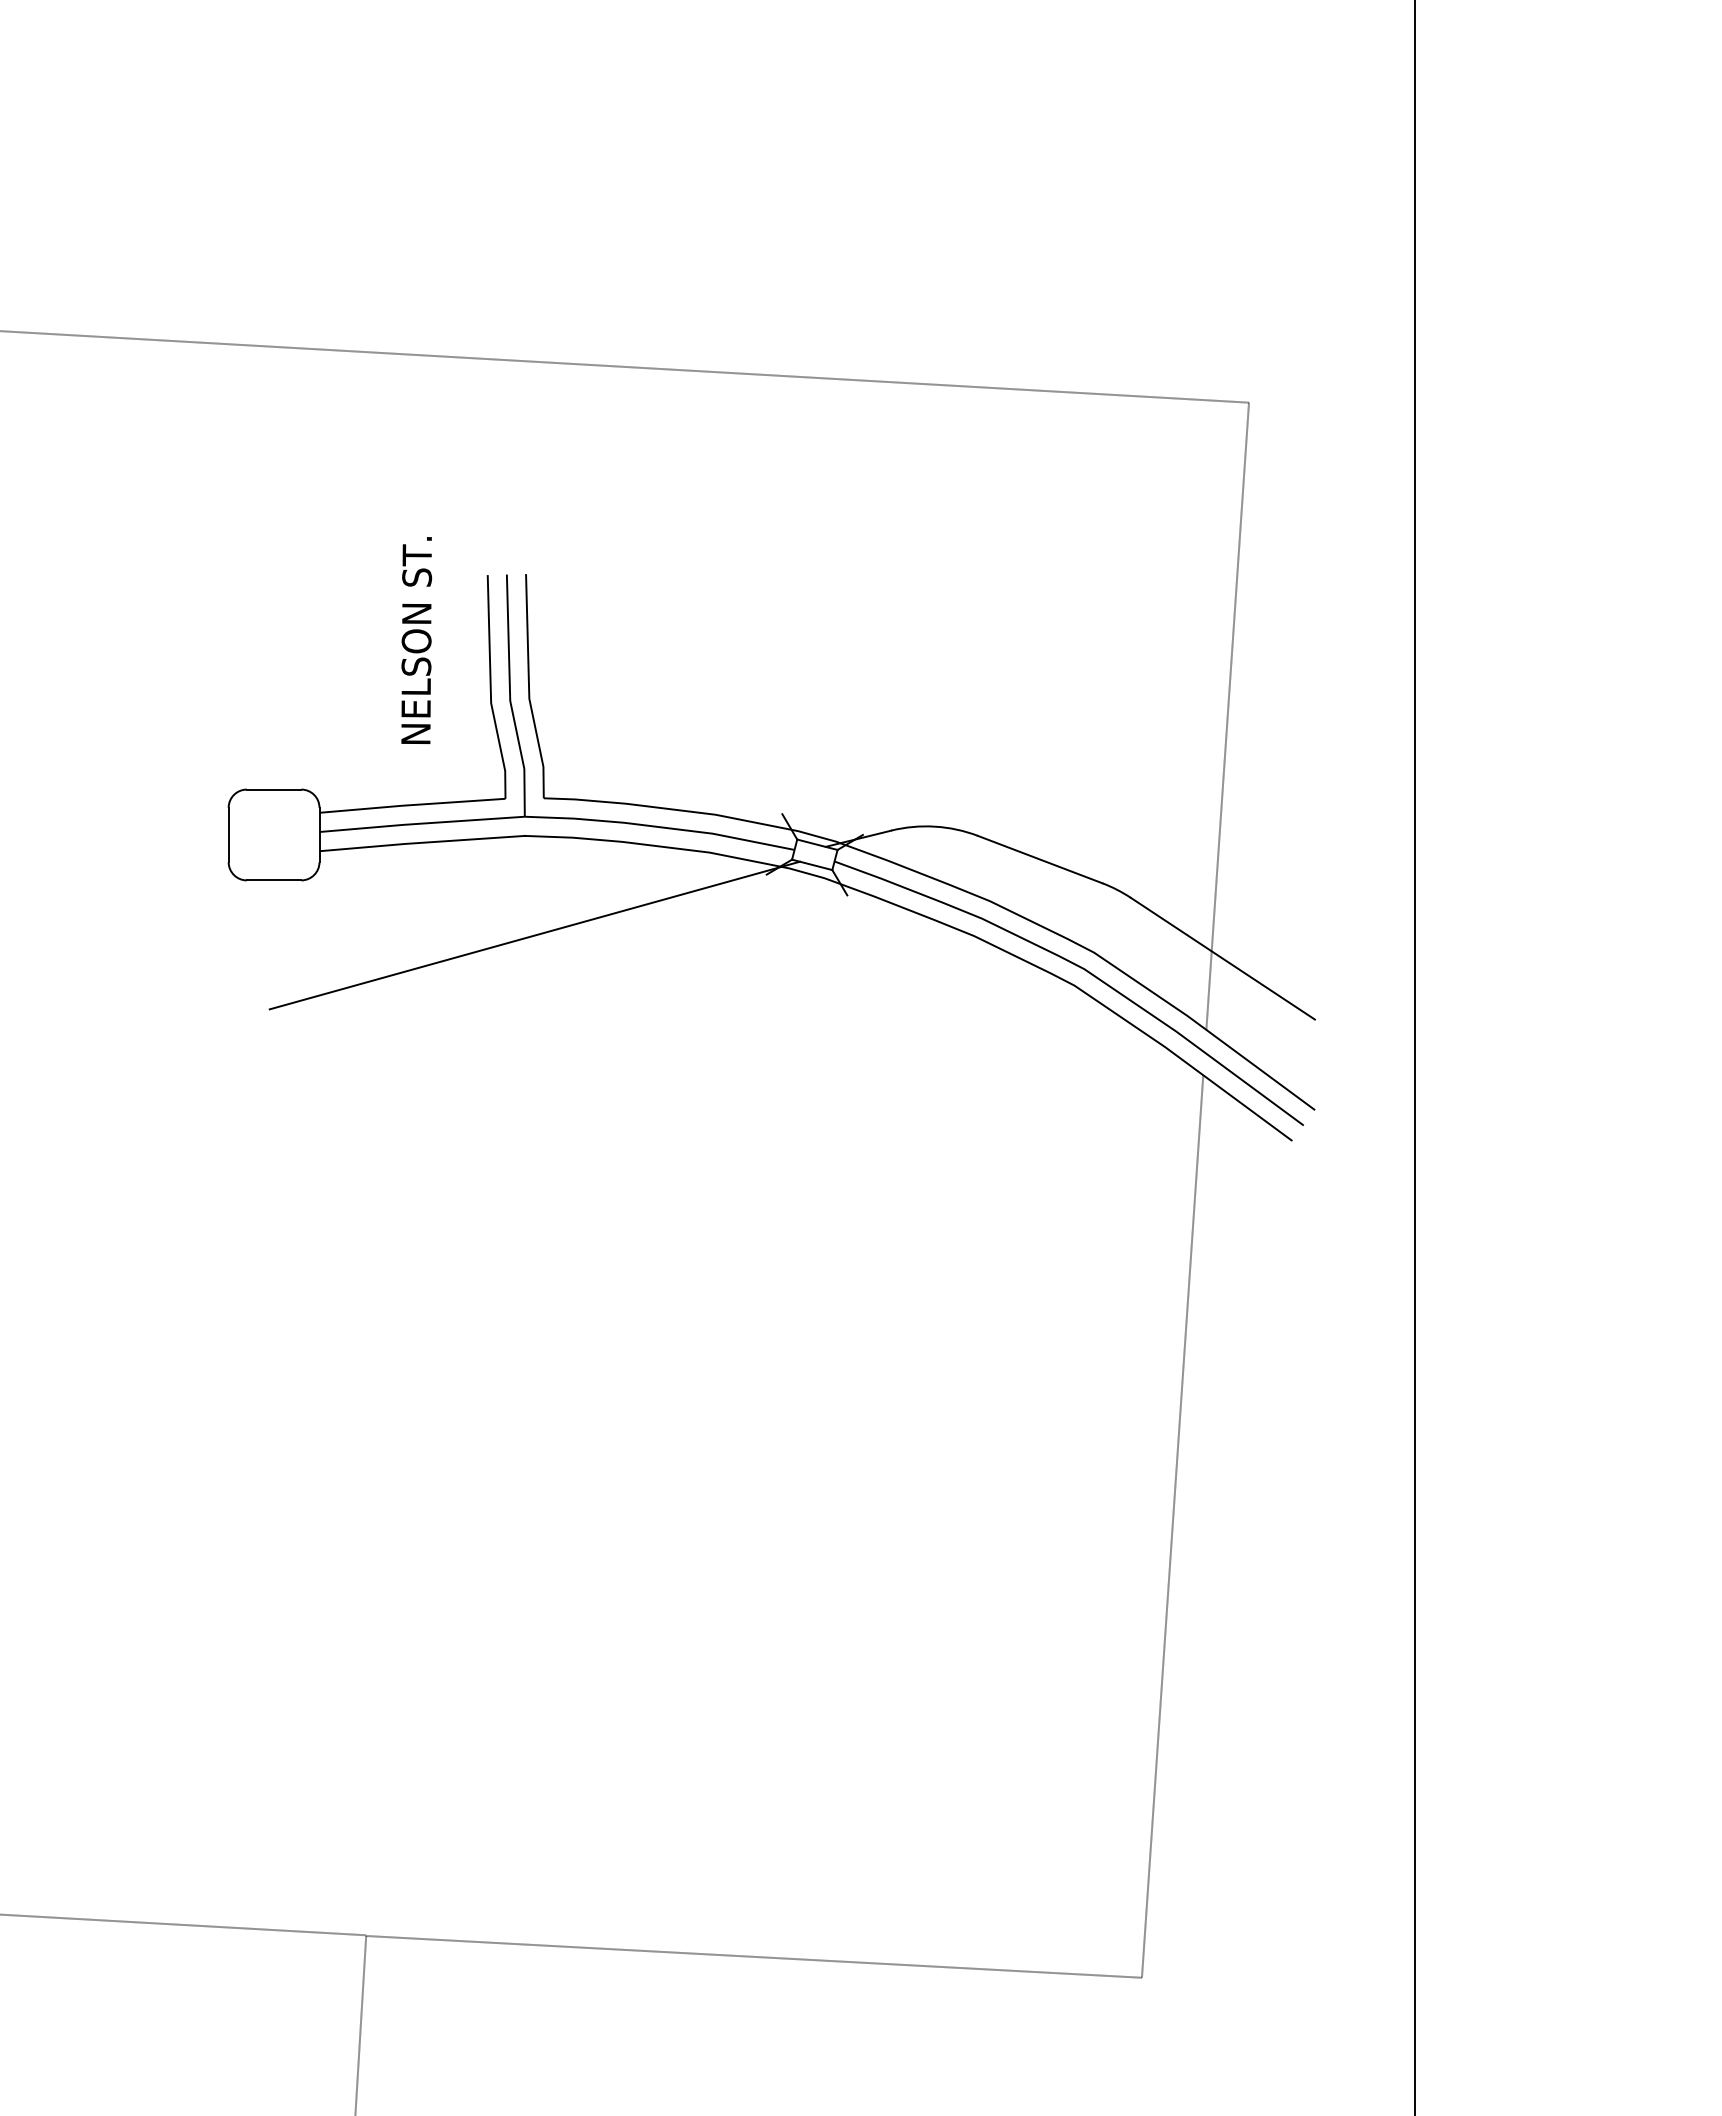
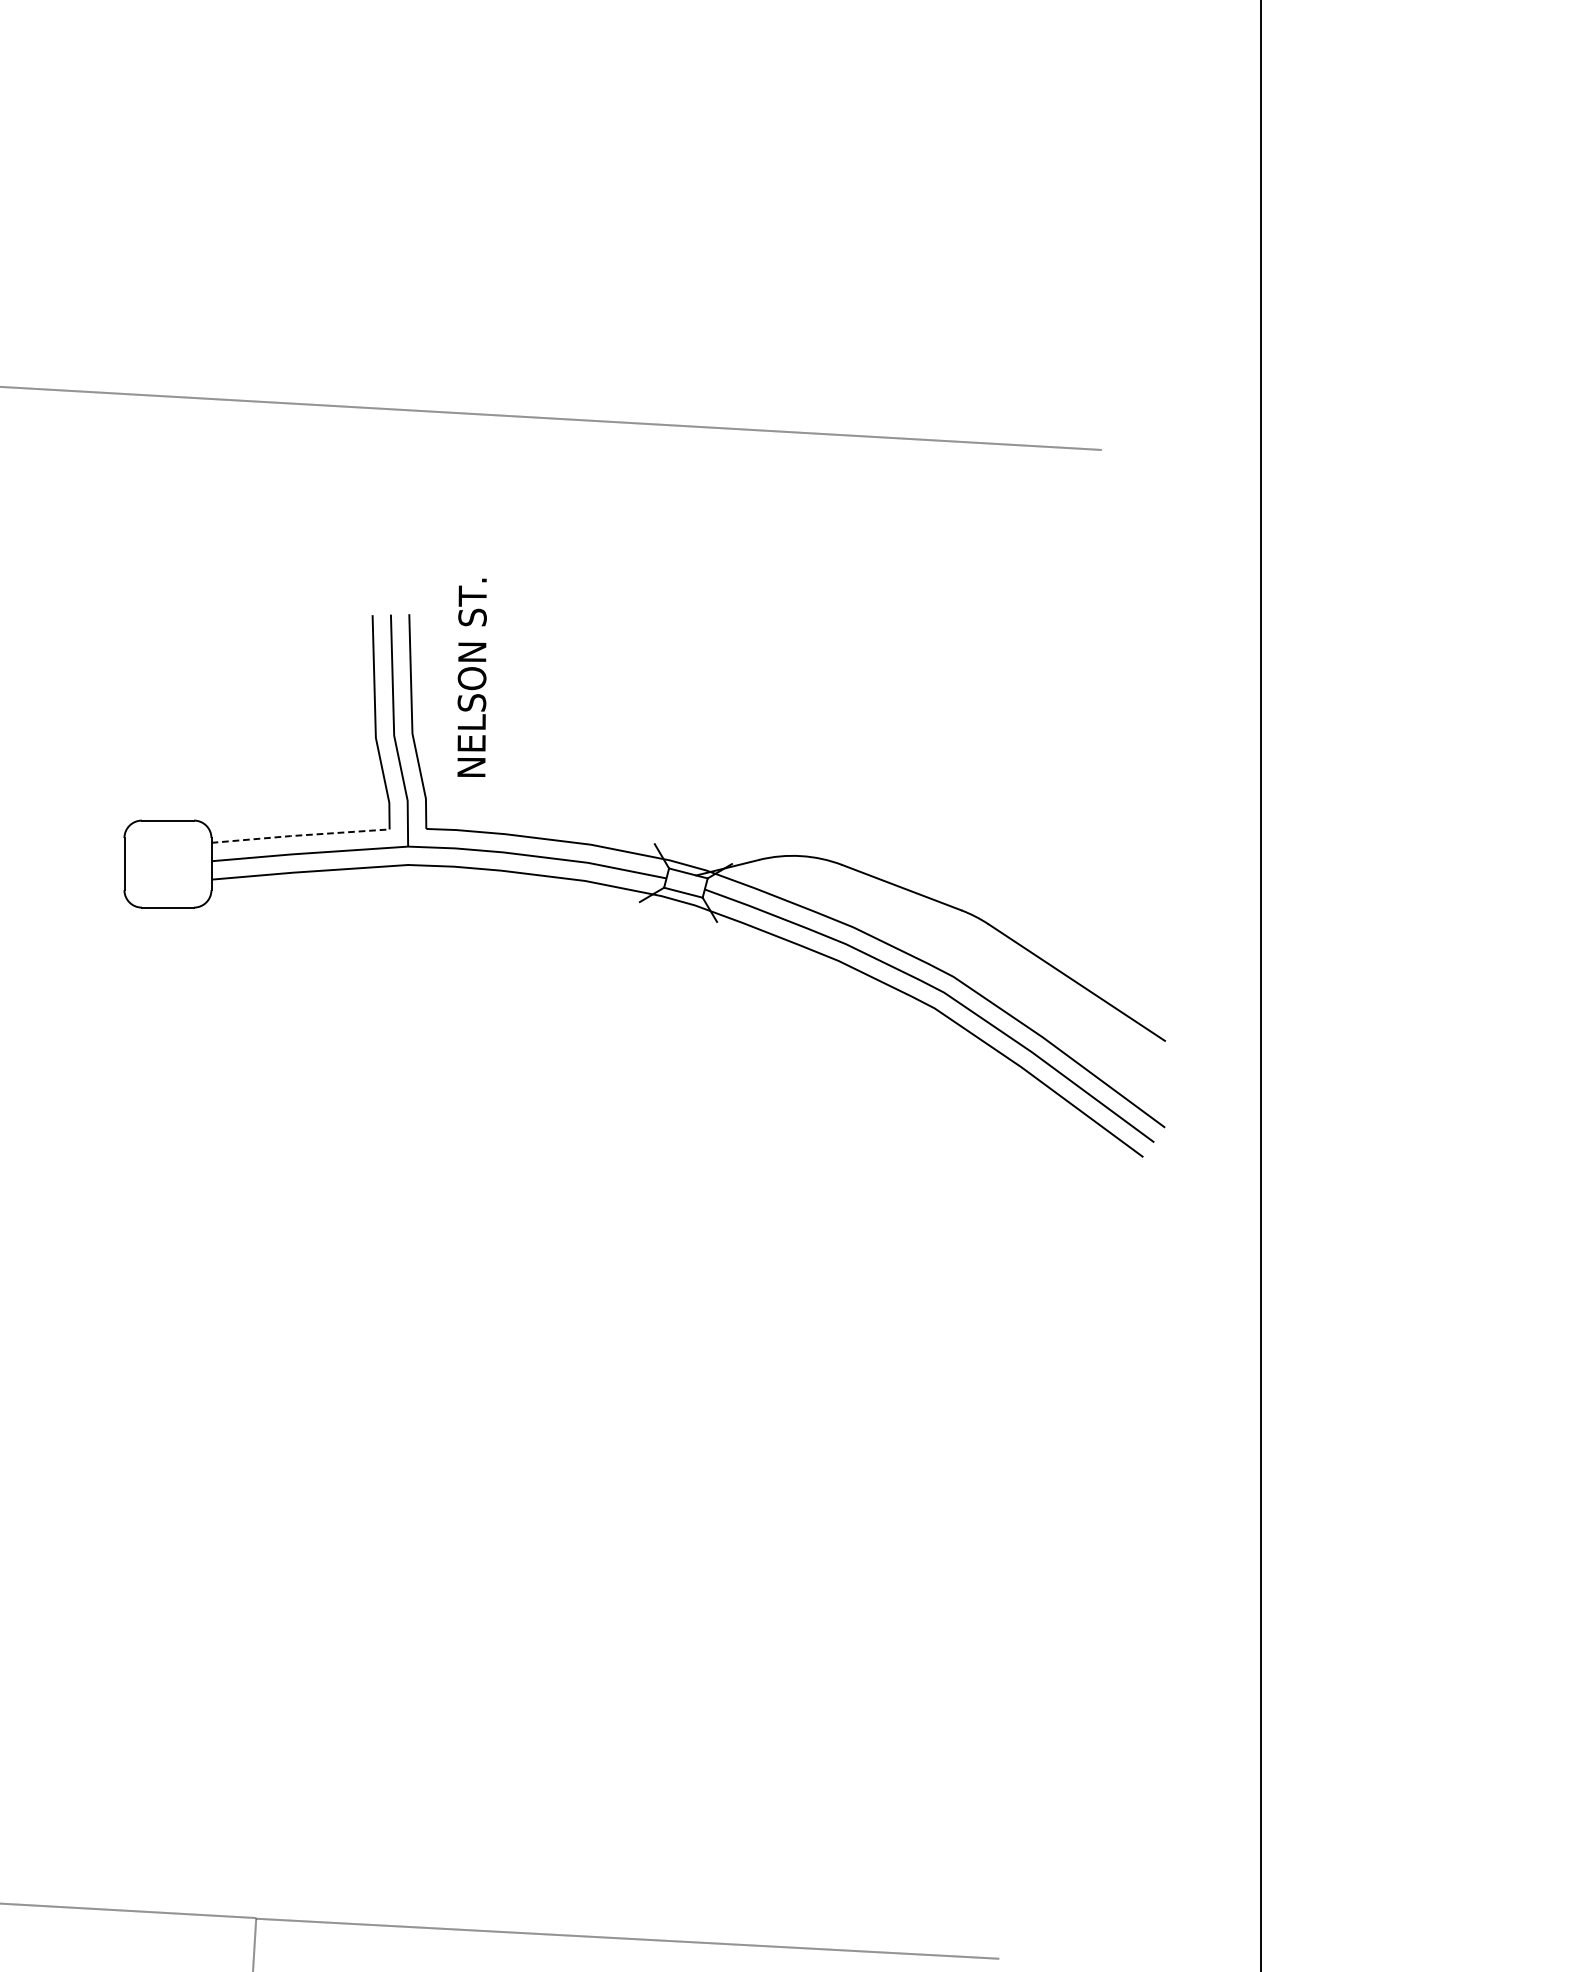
text: (416, 640) -> (472, 677), moved
line: (1227, 715) -> (1081, 749), removed
line: (411, 805) -> (299, 835), solid -> dashed
line: (534, 935) -> (417, 960), removed
line: (1172, 1526) -> (1028, 1526), removed

